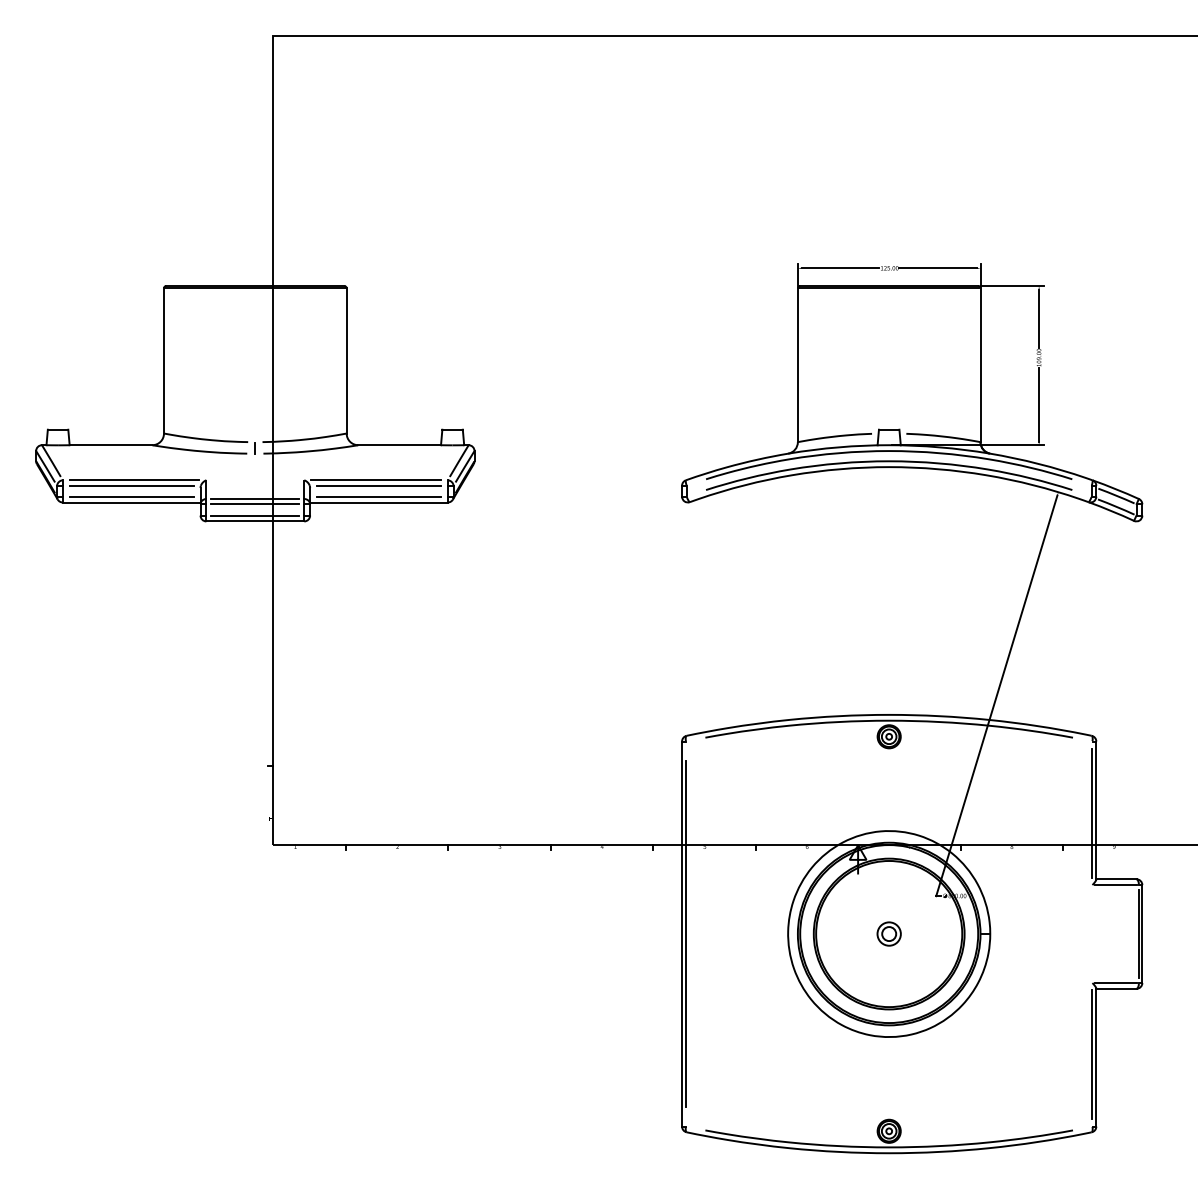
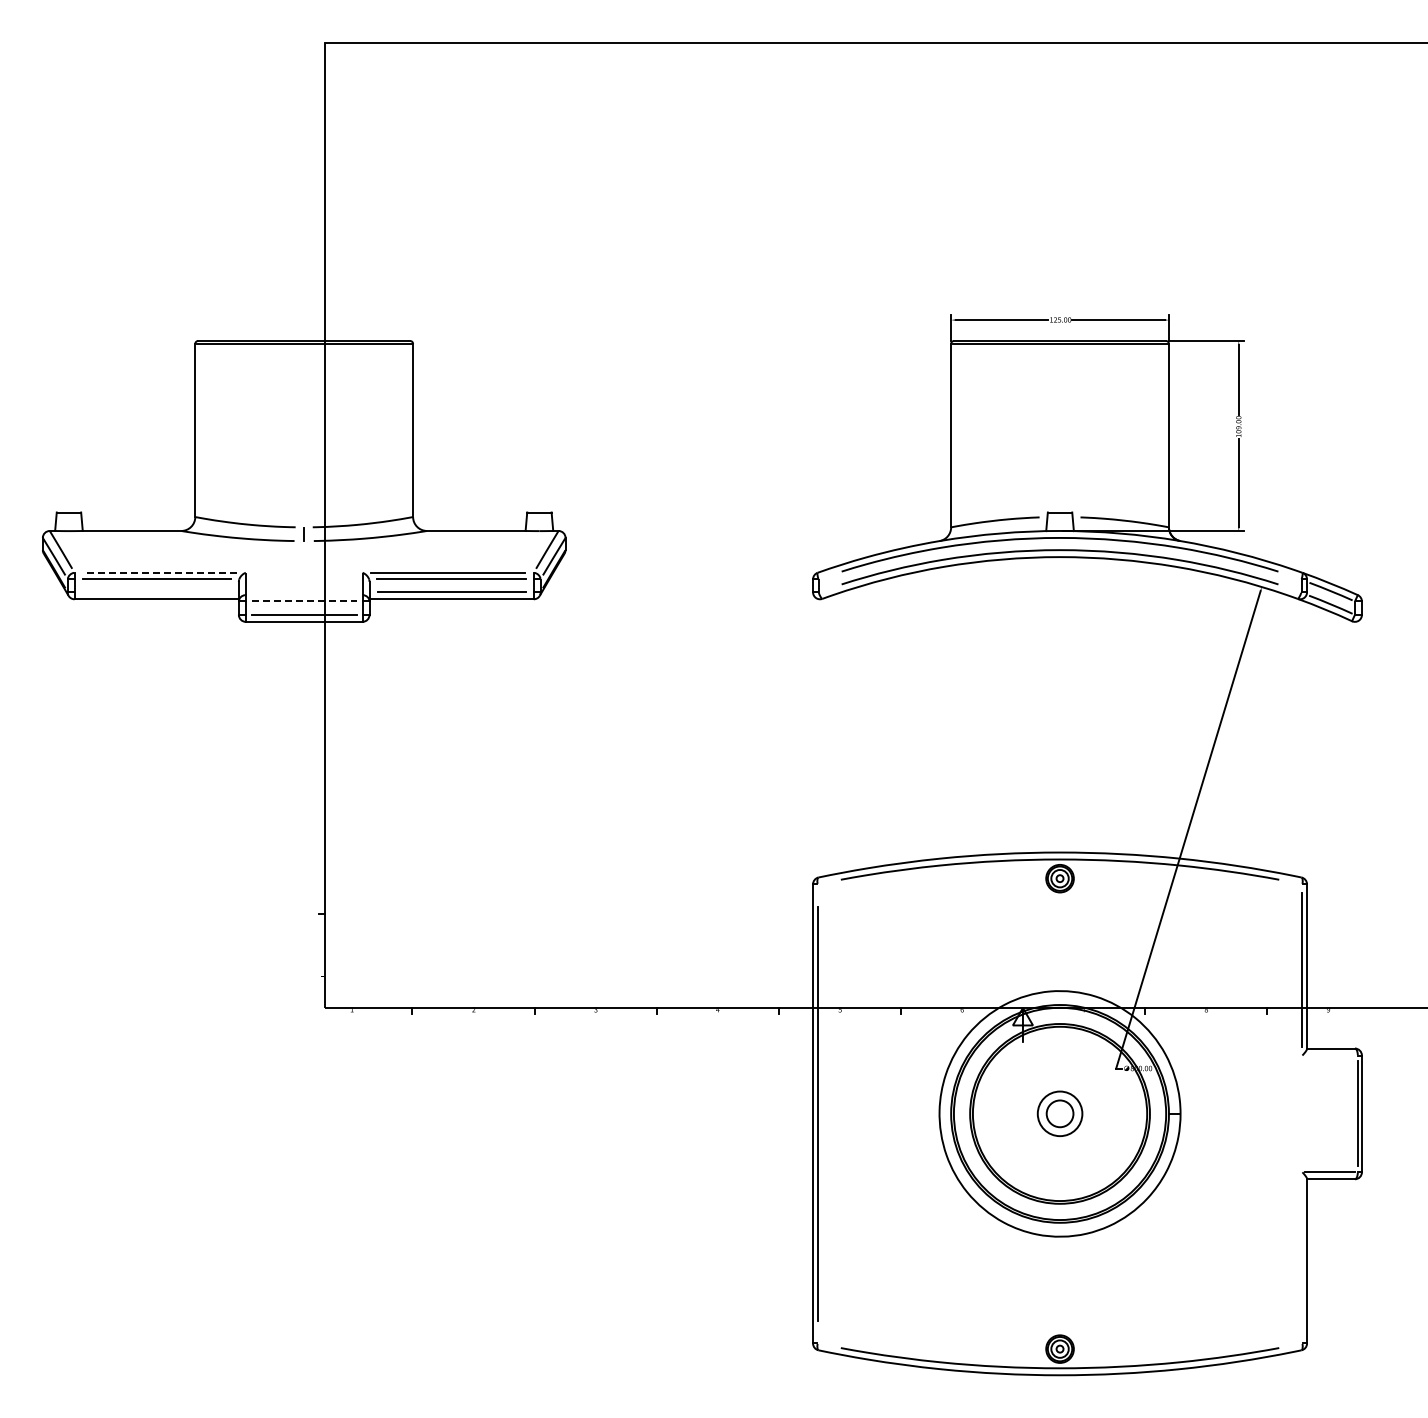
line: (133, 480) -> (159, 572), solid -> dashed
line: (131, 496) -> (156, 592), removed
line: (254, 499) -> (303, 595), removed
line: (255, 504) -> (304, 601), solid -> dashed
line: (1115, 885) -> (1330, 1055), removed
part: (888, 933) -> (1059, 1113), size x1.6
line: (1092, 1054) -> (1302, 1257), removed

